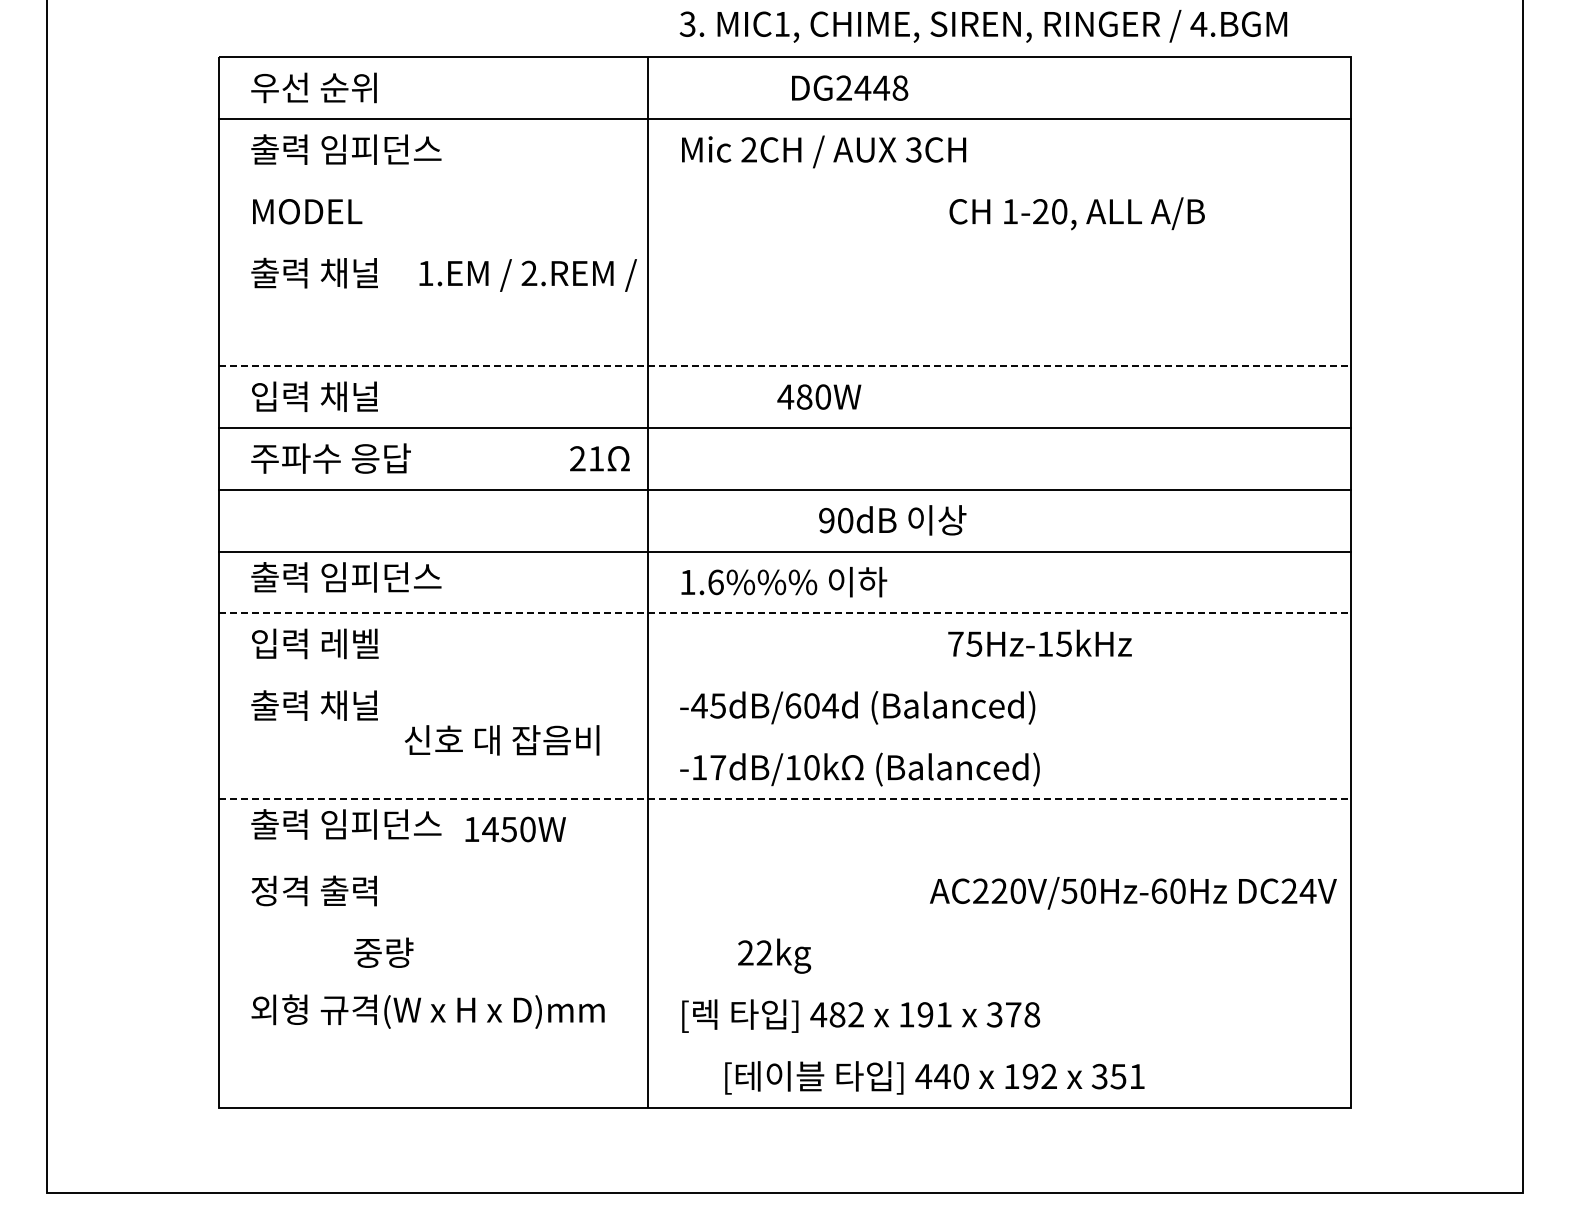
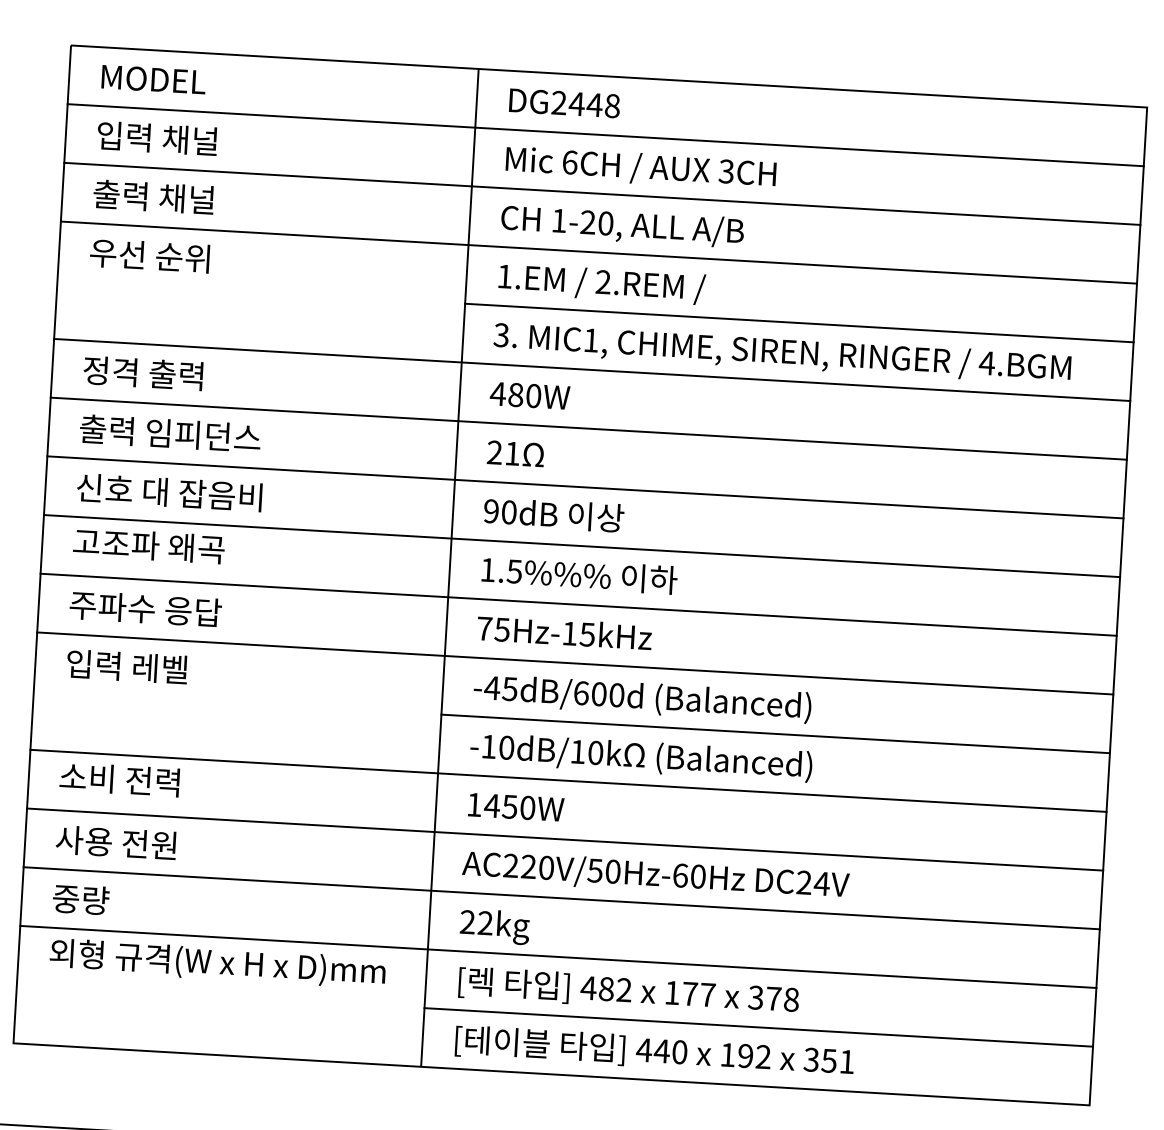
text: (983, 26) -> (782, 353), moved
text: (313, 87) -> (159, 79), 우선 순위 -> MODEL
text: (850, 87) -> (565, 102), moved
text: (346, 149) -> (187, 140), 출력 임피던스 -> 입력 채널
text: (749, 149) -> (570, 162), 2CH -> 6CH
line: (784, 180) -> (601, 193), added
text: (314, 211) -> (153, 197), MODEL -> 출력 채널
text: (1076, 213) -> (621, 226), moved
line: (784, 242) -> (598, 252), added
text: (314, 272) -> (150, 255), 출력 채널 -> 우선 순위
text: (527, 275) -> (601, 284), moved
line: (999, 304) -> (799, 323), added
line: (785, 366) -> (592, 370), dashed -> solid
text: (314, 396) -> (143, 373), 입력 채널 -> 정격 출력
text: (819, 396) -> (530, 395), moved
text: (346, 458) -> (170, 433), 주파수 응답 -> 출력 임피던스
text: (599, 458) -> (515, 453), moved
text: (892, 520) -> (553, 514), moved
text: (346, 577) -> (163, 546), 출력 임피던스 -> 고조파 왜곡
text: (715, 582) -> (514, 571), 1.6%%% -> 1.5%%%
line: (785, 613) -> (579, 604), dashed -> solid
text: (1039, 642) -> (564, 631), moved
text: (330, 643) -> (145, 608), 입력 레벨 -> 주파수 응답
line: (784, 675) -> (574, 663), added
text: (314, 705) -> (126, 666), 출력 채널 -> 입력 레벨
text: (830, 705) -> (616, 694), -45dB/604d -> -45dB/600d
line: (999, 736) -> (775, 733), added
text: (502, 740) -> (169, 492), moved
text: (718, 767) -> (507, 747), -17dB/10k -> -10dB/10k
line: (785, 798) -> (568, 780), dashed -> solid
text: (346, 824) -> (150, 781), 출력 임피던스 -> 소비 전력
text: (515, 829) -> (515, 807), moved
line: (784, 860) -> (564, 839), added
text: (314, 890) -> (116, 842), 정격 출력 -> 사용 전원
text: (1133, 893) -> (655, 876), moved
line: (784, 922) -> (561, 898), added
text: (383, 952) -> (80, 899), moved
text: (774, 955) -> (494, 926), moved
line: (784, 983) -> (557, 956), added
text: (934, 1014) -> (698, 994), 191 -> 177
line: (999, 1045) -> (758, 1027), added
text: (934, 1077) -> (654, 1051), moved

